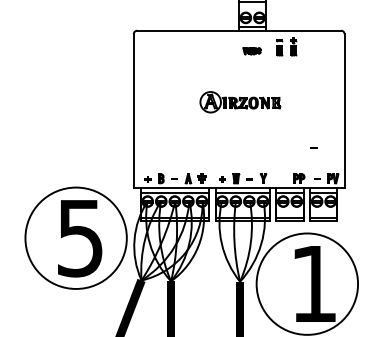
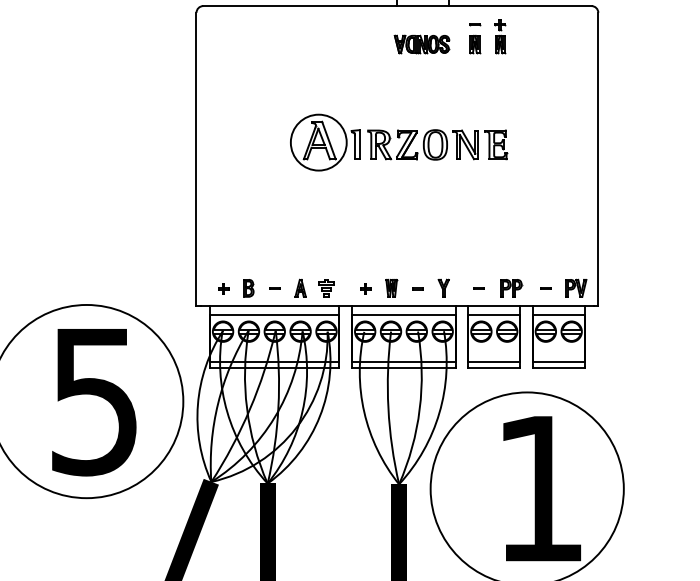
part: (251, 50) -> (420, 43), size x1.67
part: (240, 101) -> (399, 140), size x1.43
part: (313, 147) -> (478, 287), moved

